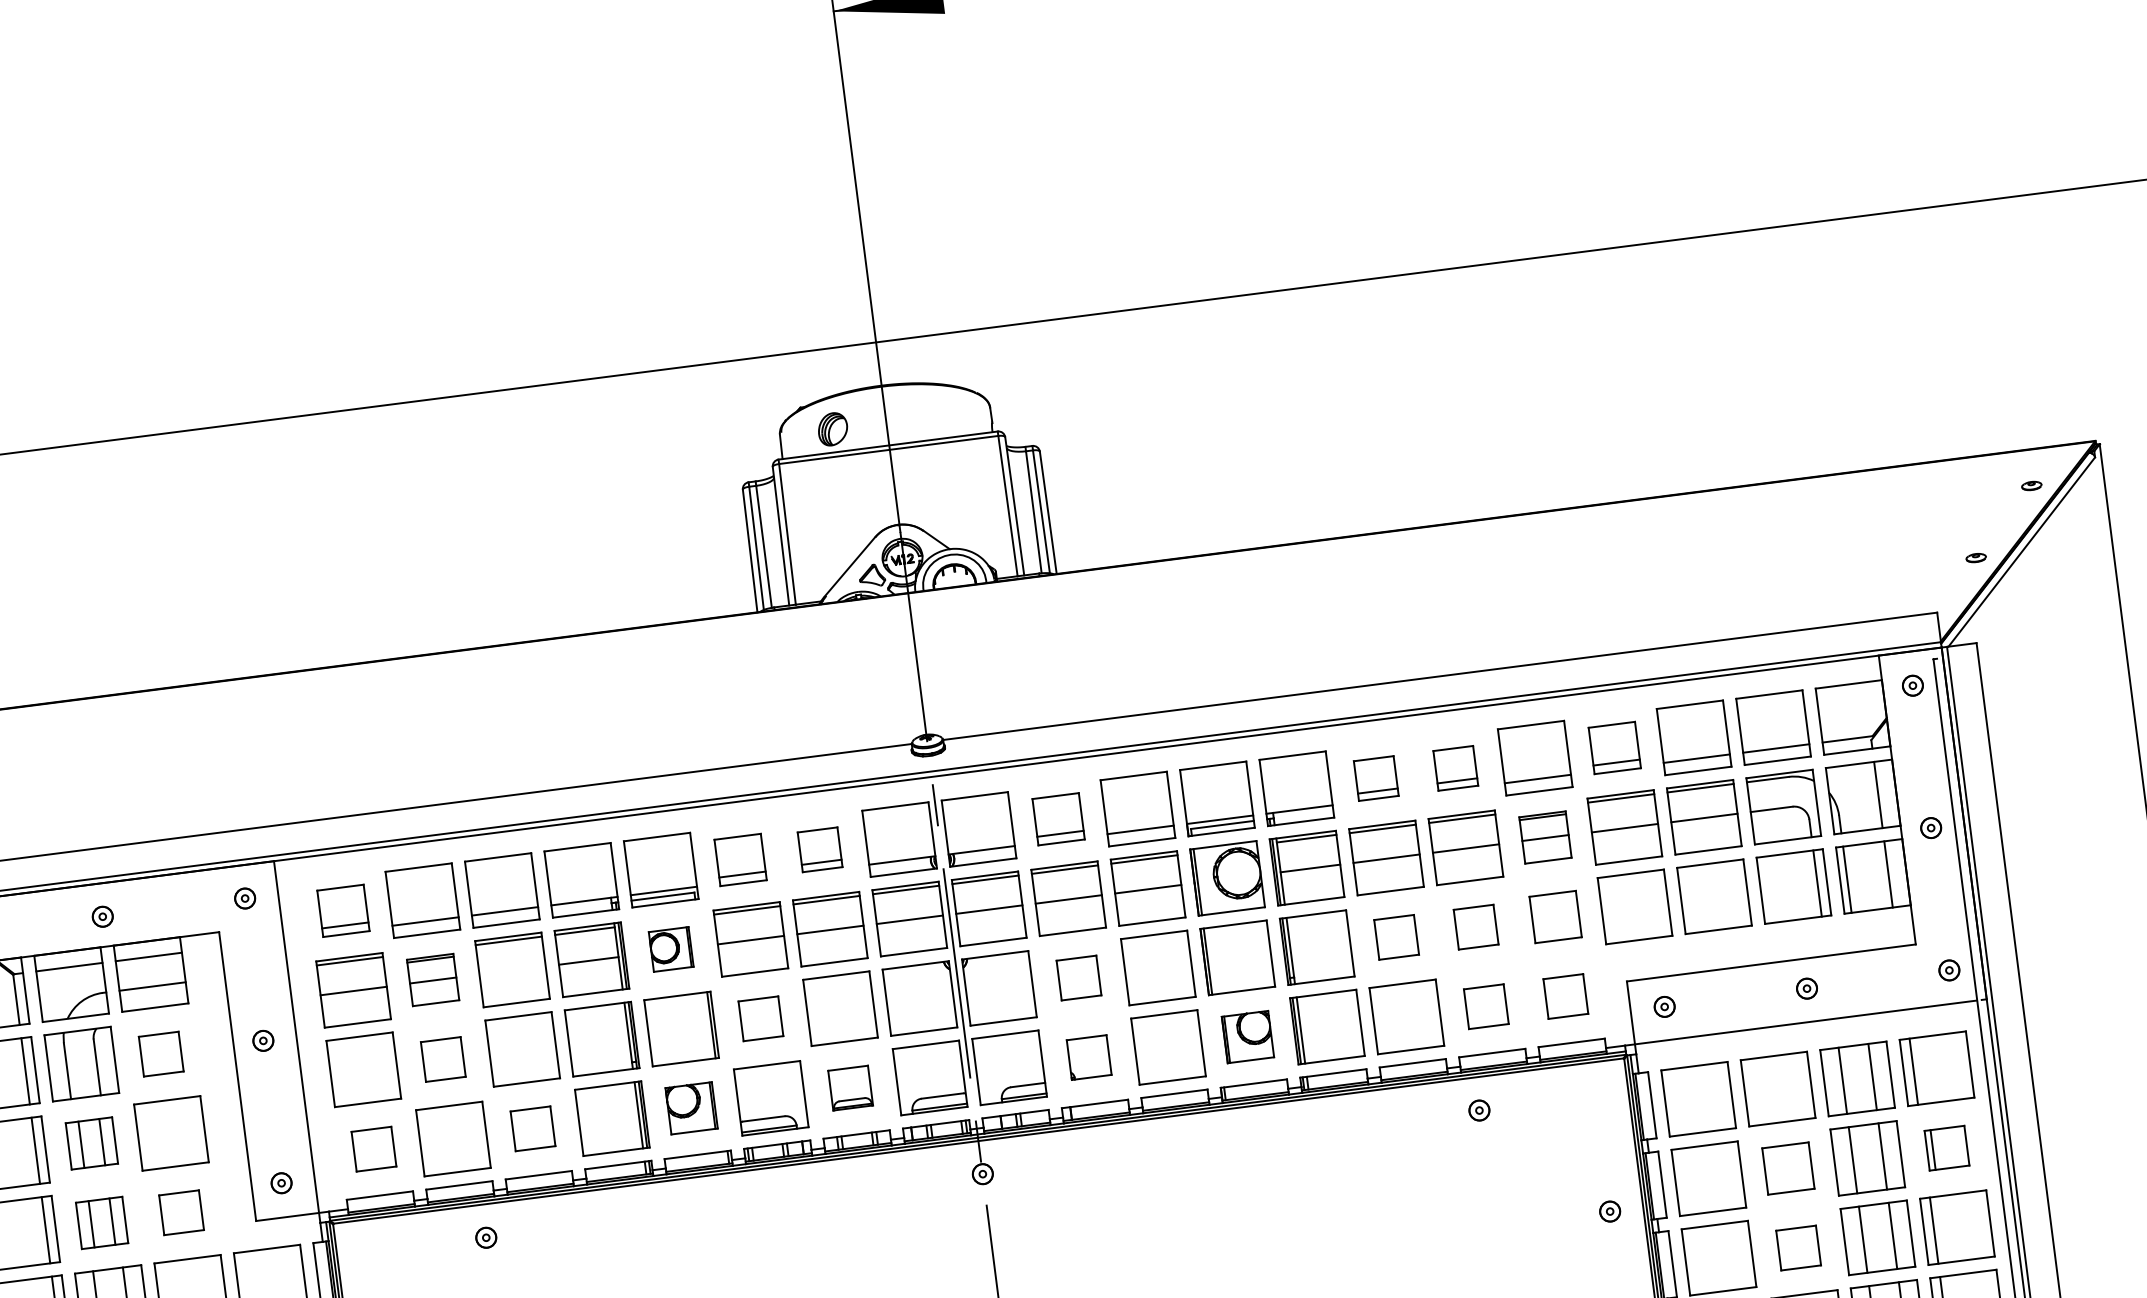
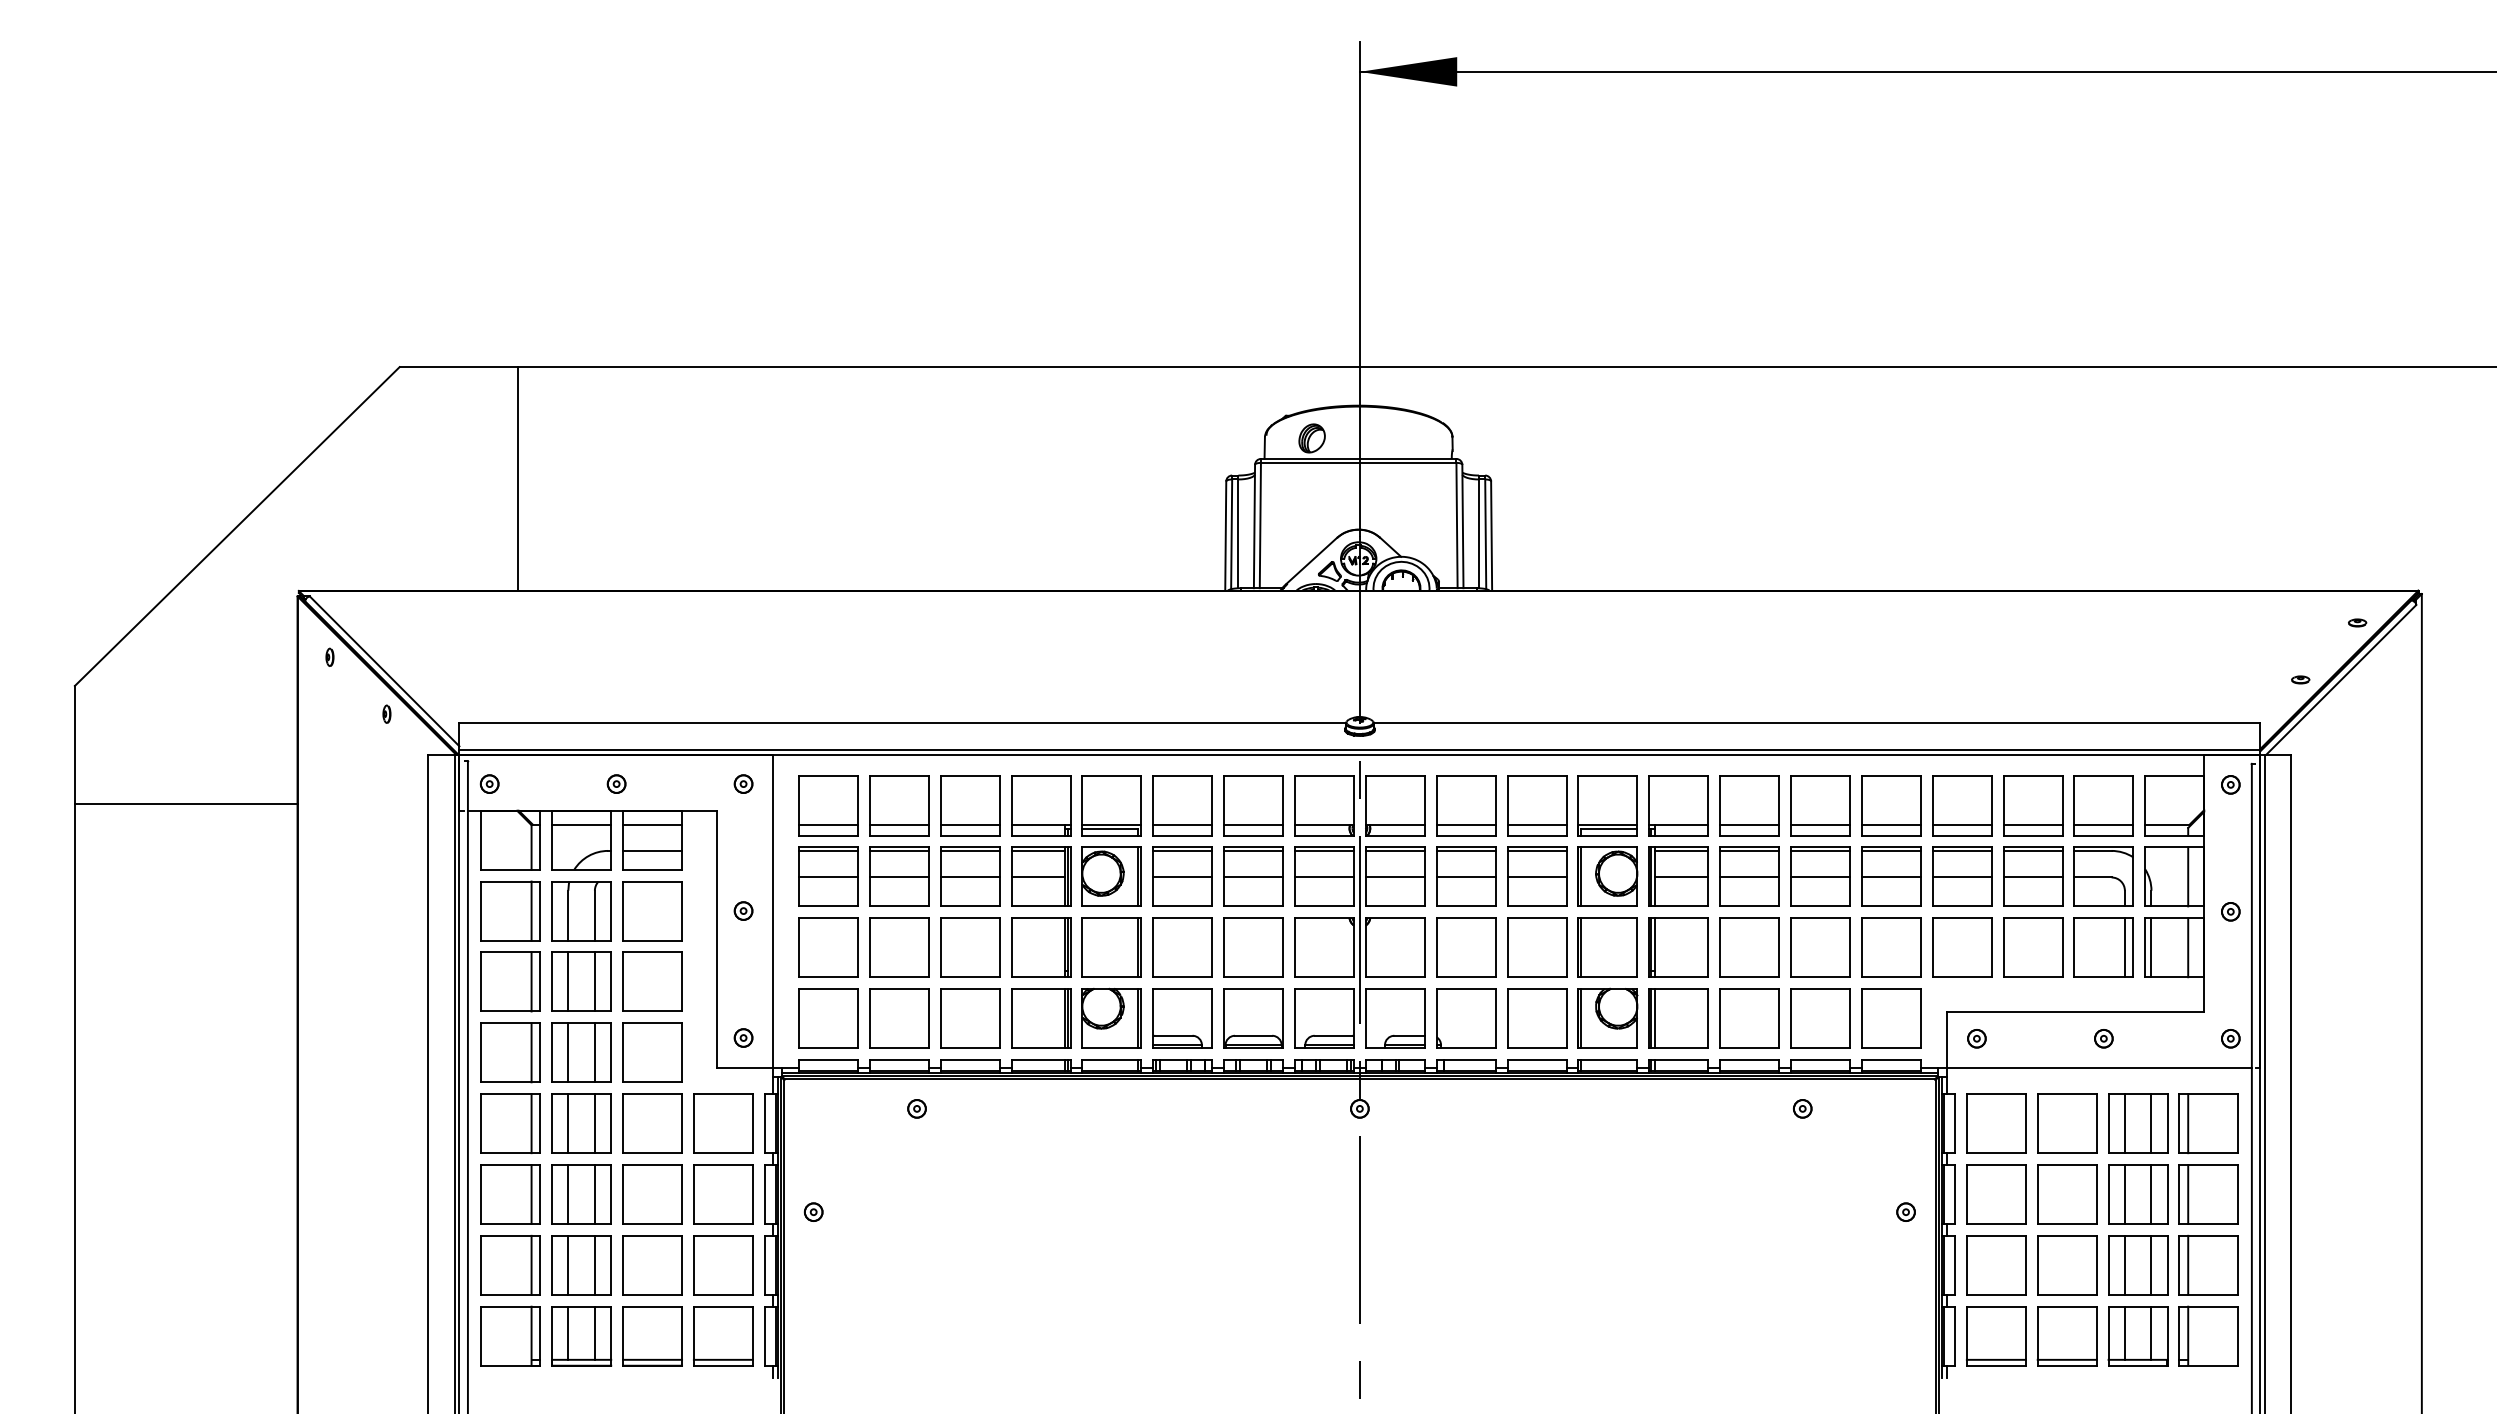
part: (1615, 747) -> (1962, 805), size x1.43
part: (1455, 767) -> (1820, 805), size x1.67
part: (1376, 778) -> (1749, 805), size x1.67
part: (1058, 818) -> (1466, 805), size x1.43
part: (1545, 837) -> (1891, 876), size x1.43
part: (819, 849) -> (1253, 805), size x1.67
part: (740, 859) -> (1182, 805), size x1.43
part: (343, 910) -> (828, 805), size x1.43
part: (1555, 916) -> (1891, 947), size x1.43
part: (1476, 927) -> (1820, 947), size x1.67
part: (1396, 937) -> (1749, 947), size x1.67
part: (670, 949) -> (1111, 876), size x1.67
line: (511, 970) -> (969, 877), added
part: (1079, 977) -> (1466, 947), size x1.67
part: (433, 979) -> (899, 876), size x1.43
part: (1565, 996) -> (1891, 1018), size x1.67
part: (1486, 1006) -> (1820, 1018), size x1.67
part: (760, 1018) -> (1182, 947), size x1.67
part: (1247, 1036) -> (1607, 1017), size x1.43
part: (161, 1054) -> (652, 911), size x1.67
part: (1089, 1057) -> (1466, 1018), size x1.67
part: (443, 1059) -> (899, 947), size x1.67
part: (850, 1088) -> (1253, 1018), size x1.67
part: (691, 1107) -> (1111, 1017), size x1.43
part: (533, 1128) -> (970, 1018), size x1.67
part: (91, 1143) -> (581, 981), size x1.43
part: (1946, 1148) -> (2208, 1194), size x1.67
part: (374, 1149) -> (828, 1018), size x1.67
part: (1788, 1168) -> (2067, 1194), size x1.43
part: (181, 1212) -> (652, 1052), size x1.67
part: (101, 1222) -> (581, 1052), size x1.43
part: (1798, 1248) -> (2067, 1265), size x1.67

